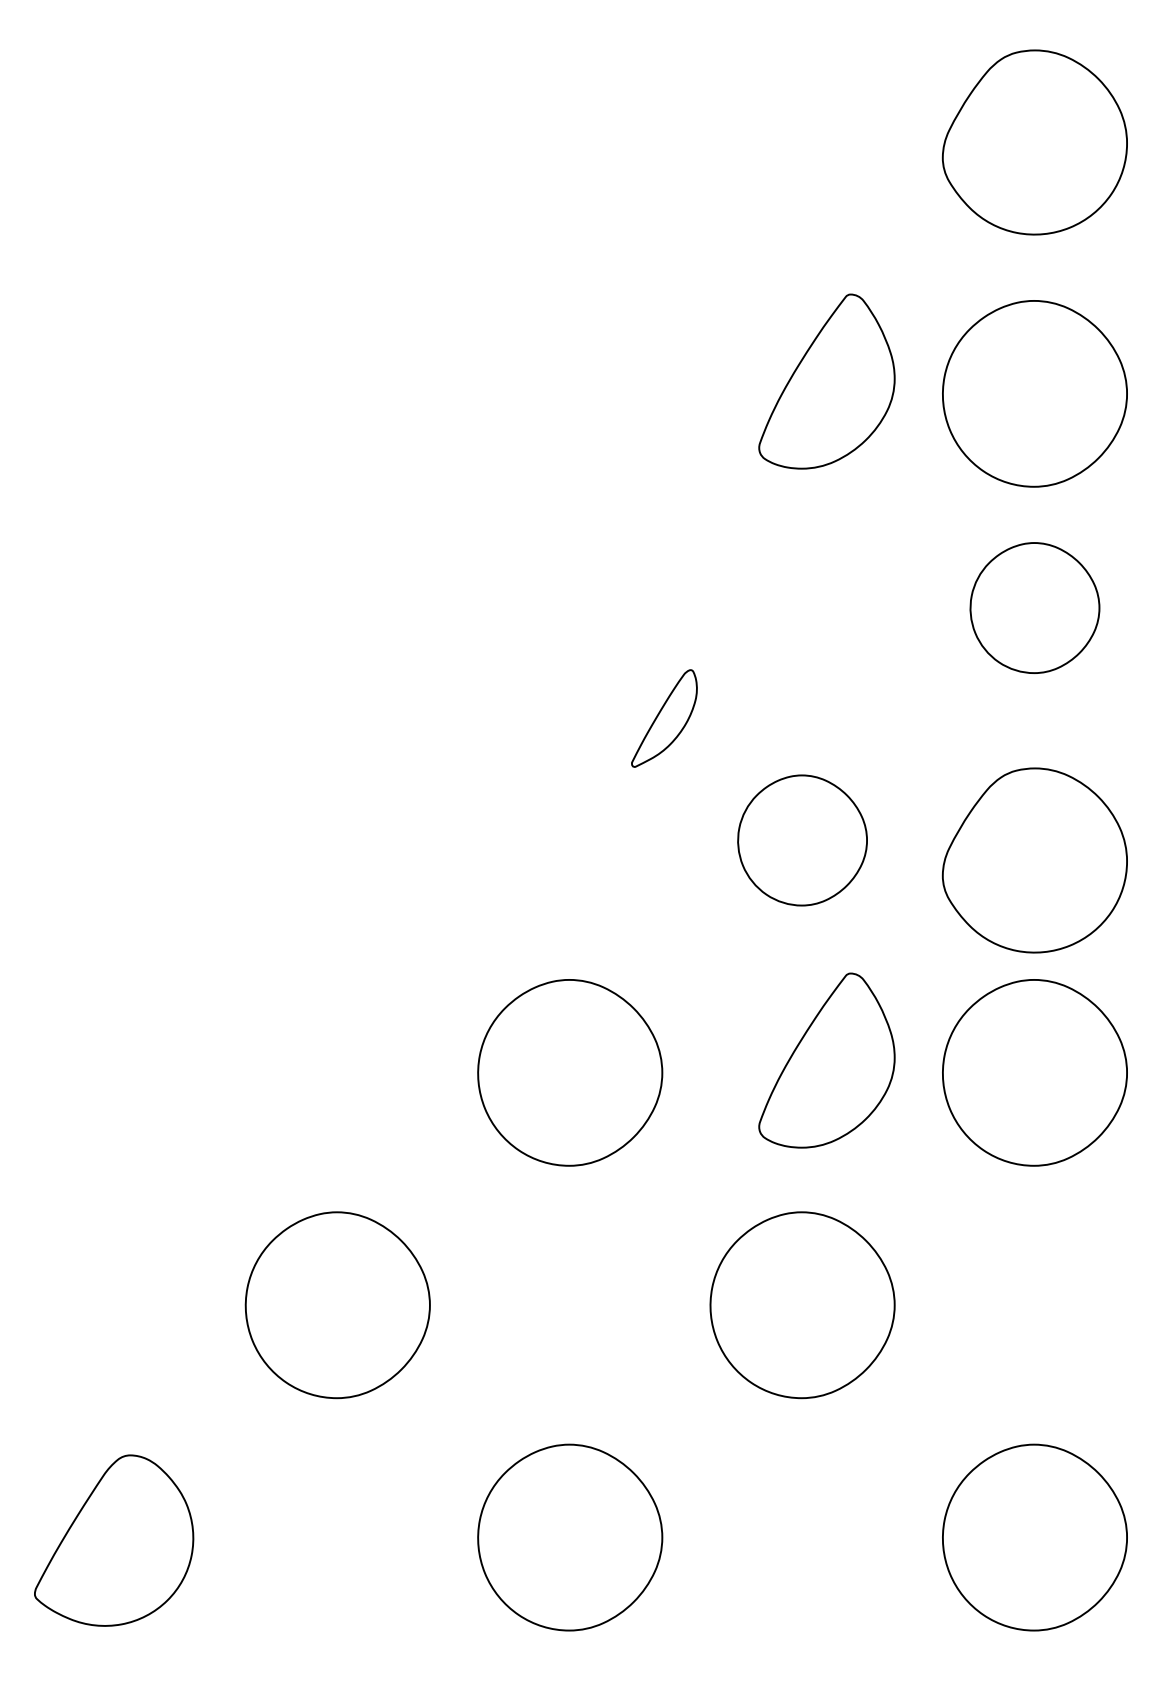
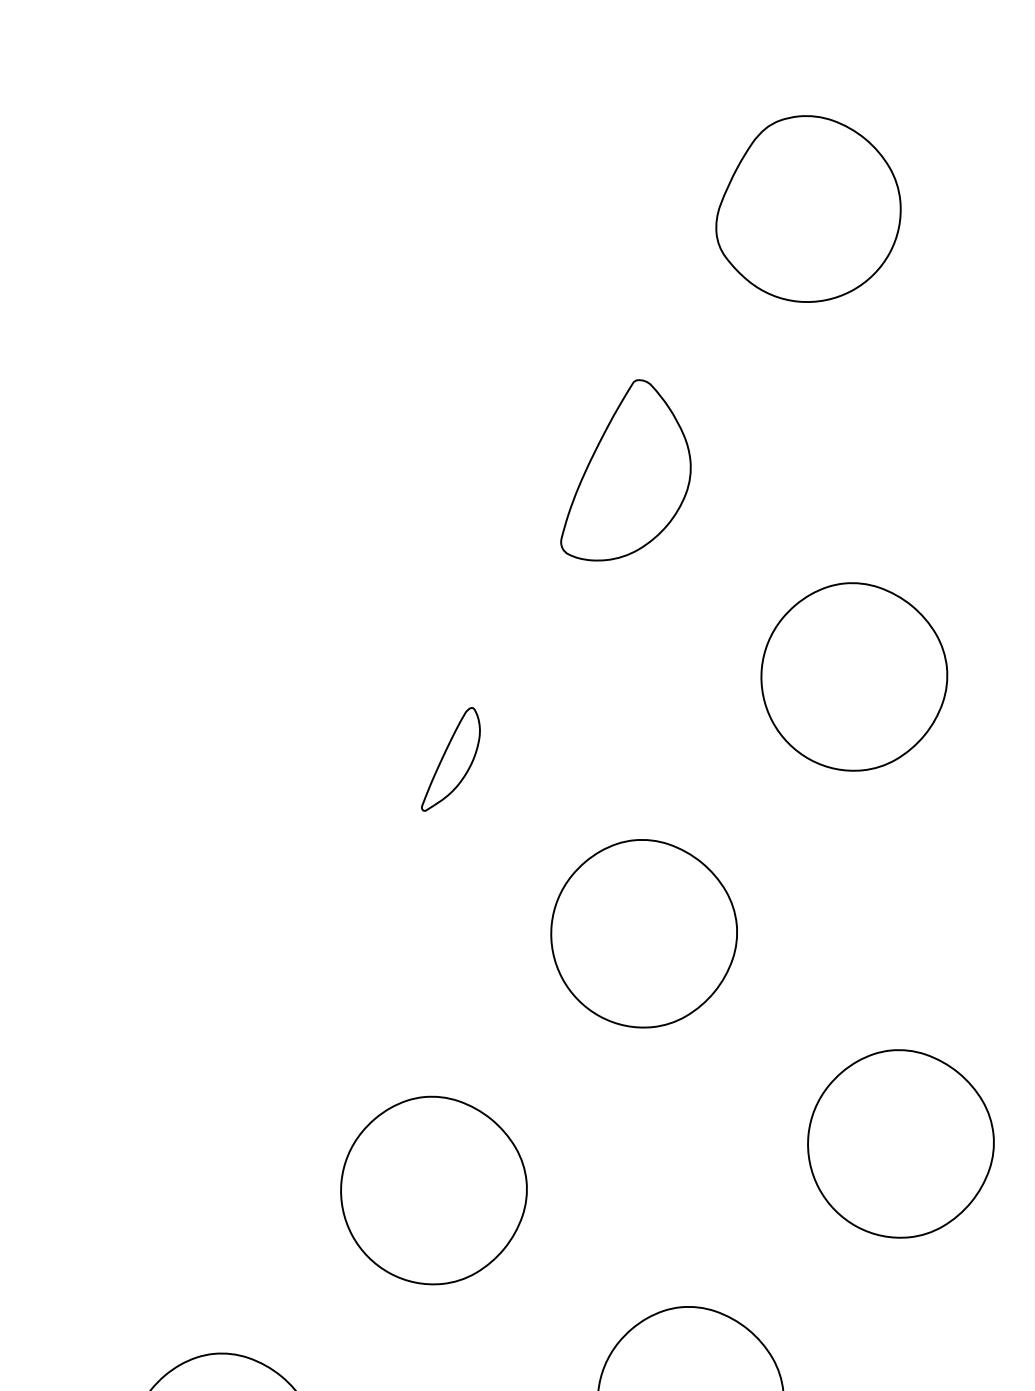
part: (1034, 393) -> (832, 461), removed
part: (1034, 607) -> (853, 676), size x1.43
part: (664, 718) -> (450, 759), moved
part: (802, 840) -> (644, 933), size x1.43
part: (1034, 860) -> (879, 930), removed
part: (826, 1060) -> (690, 1152), removed

